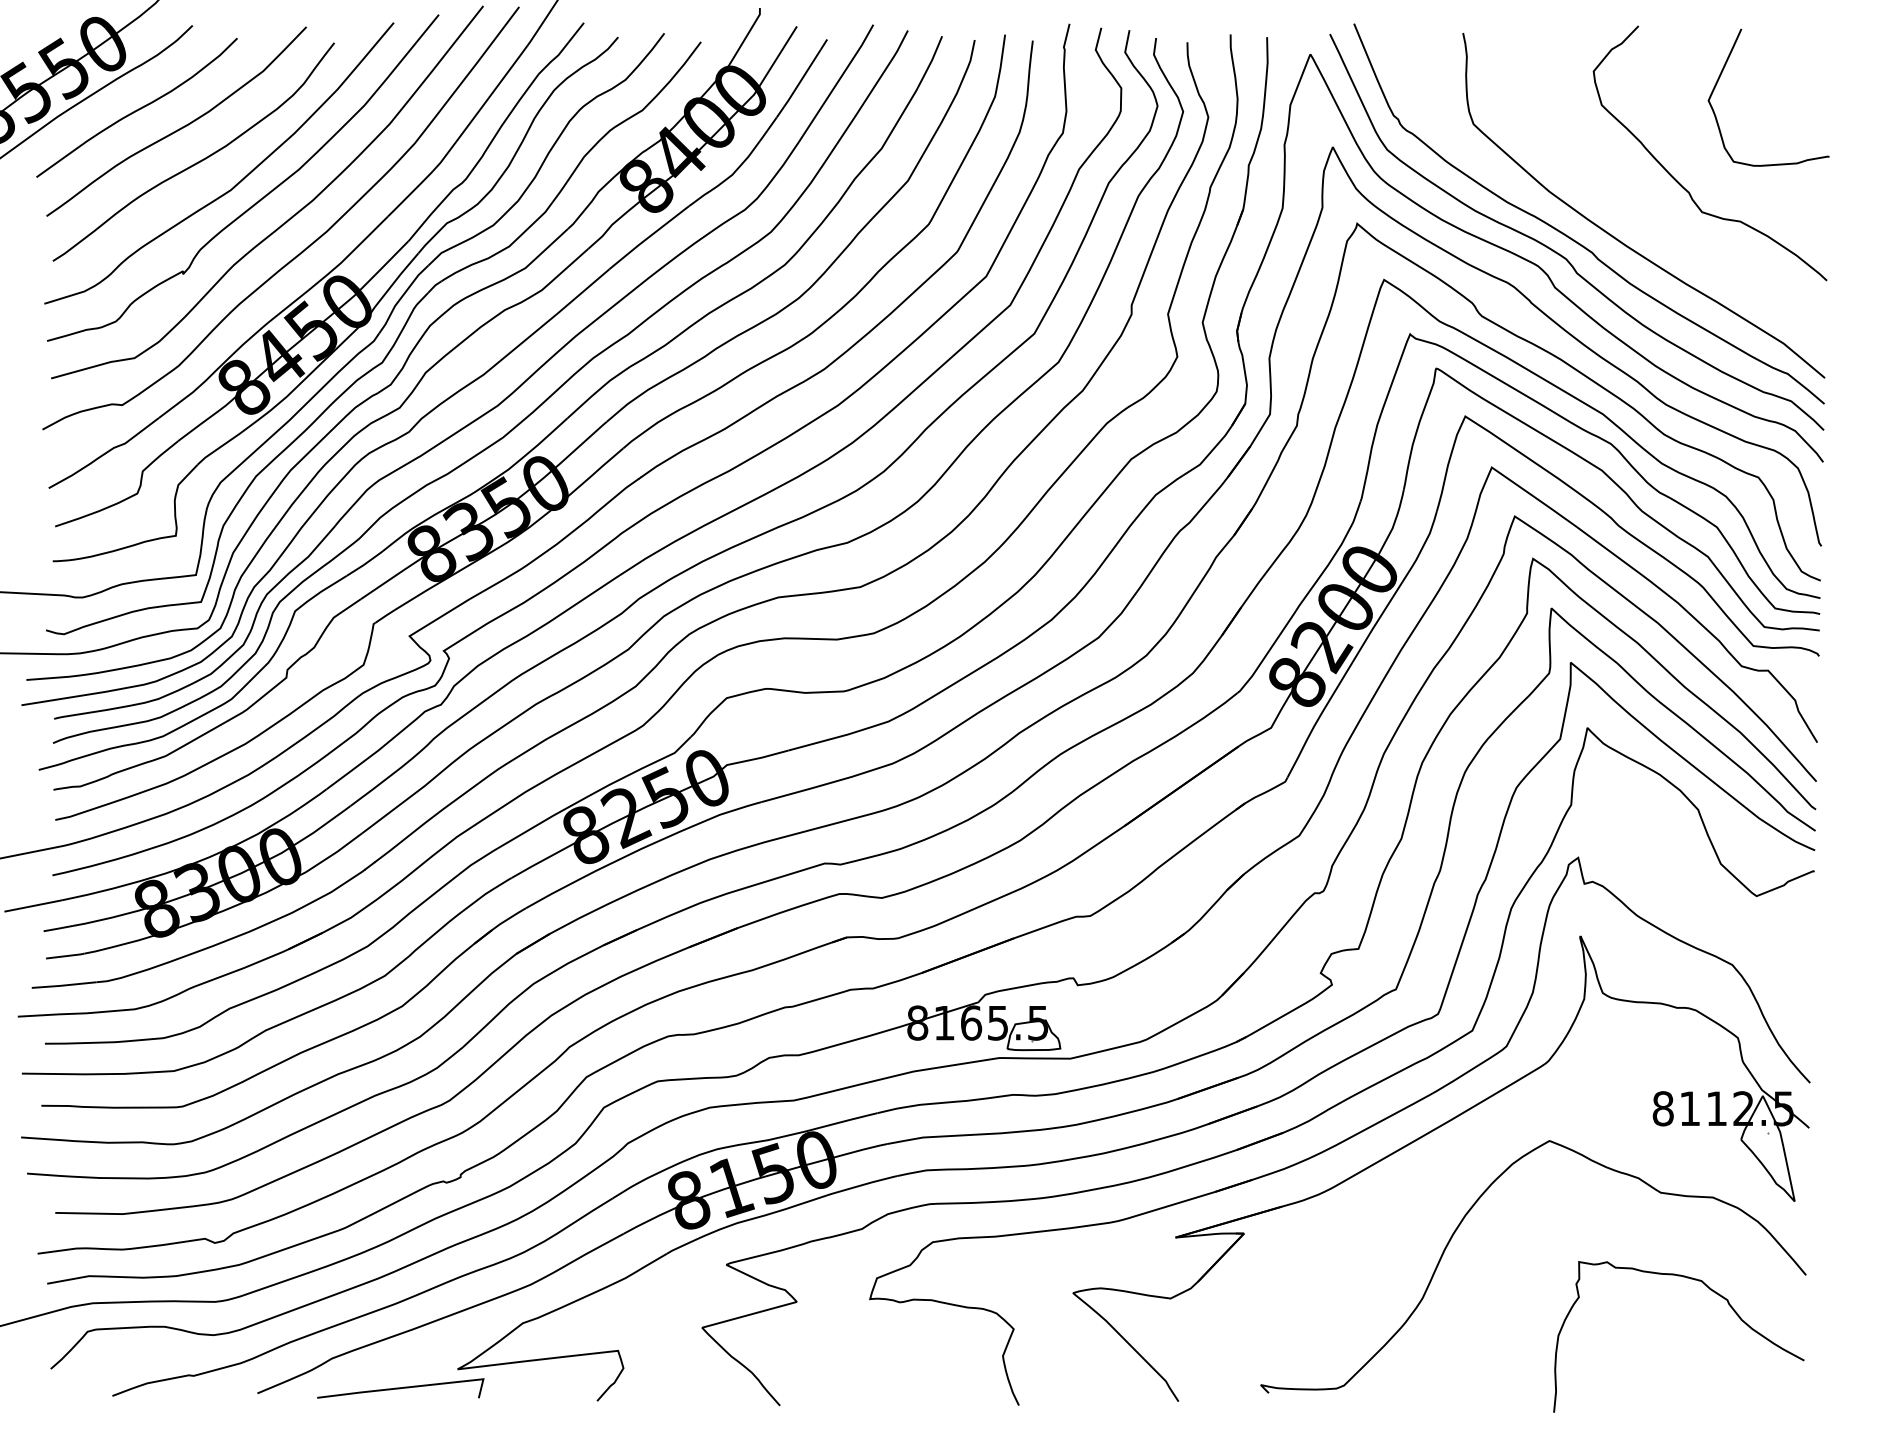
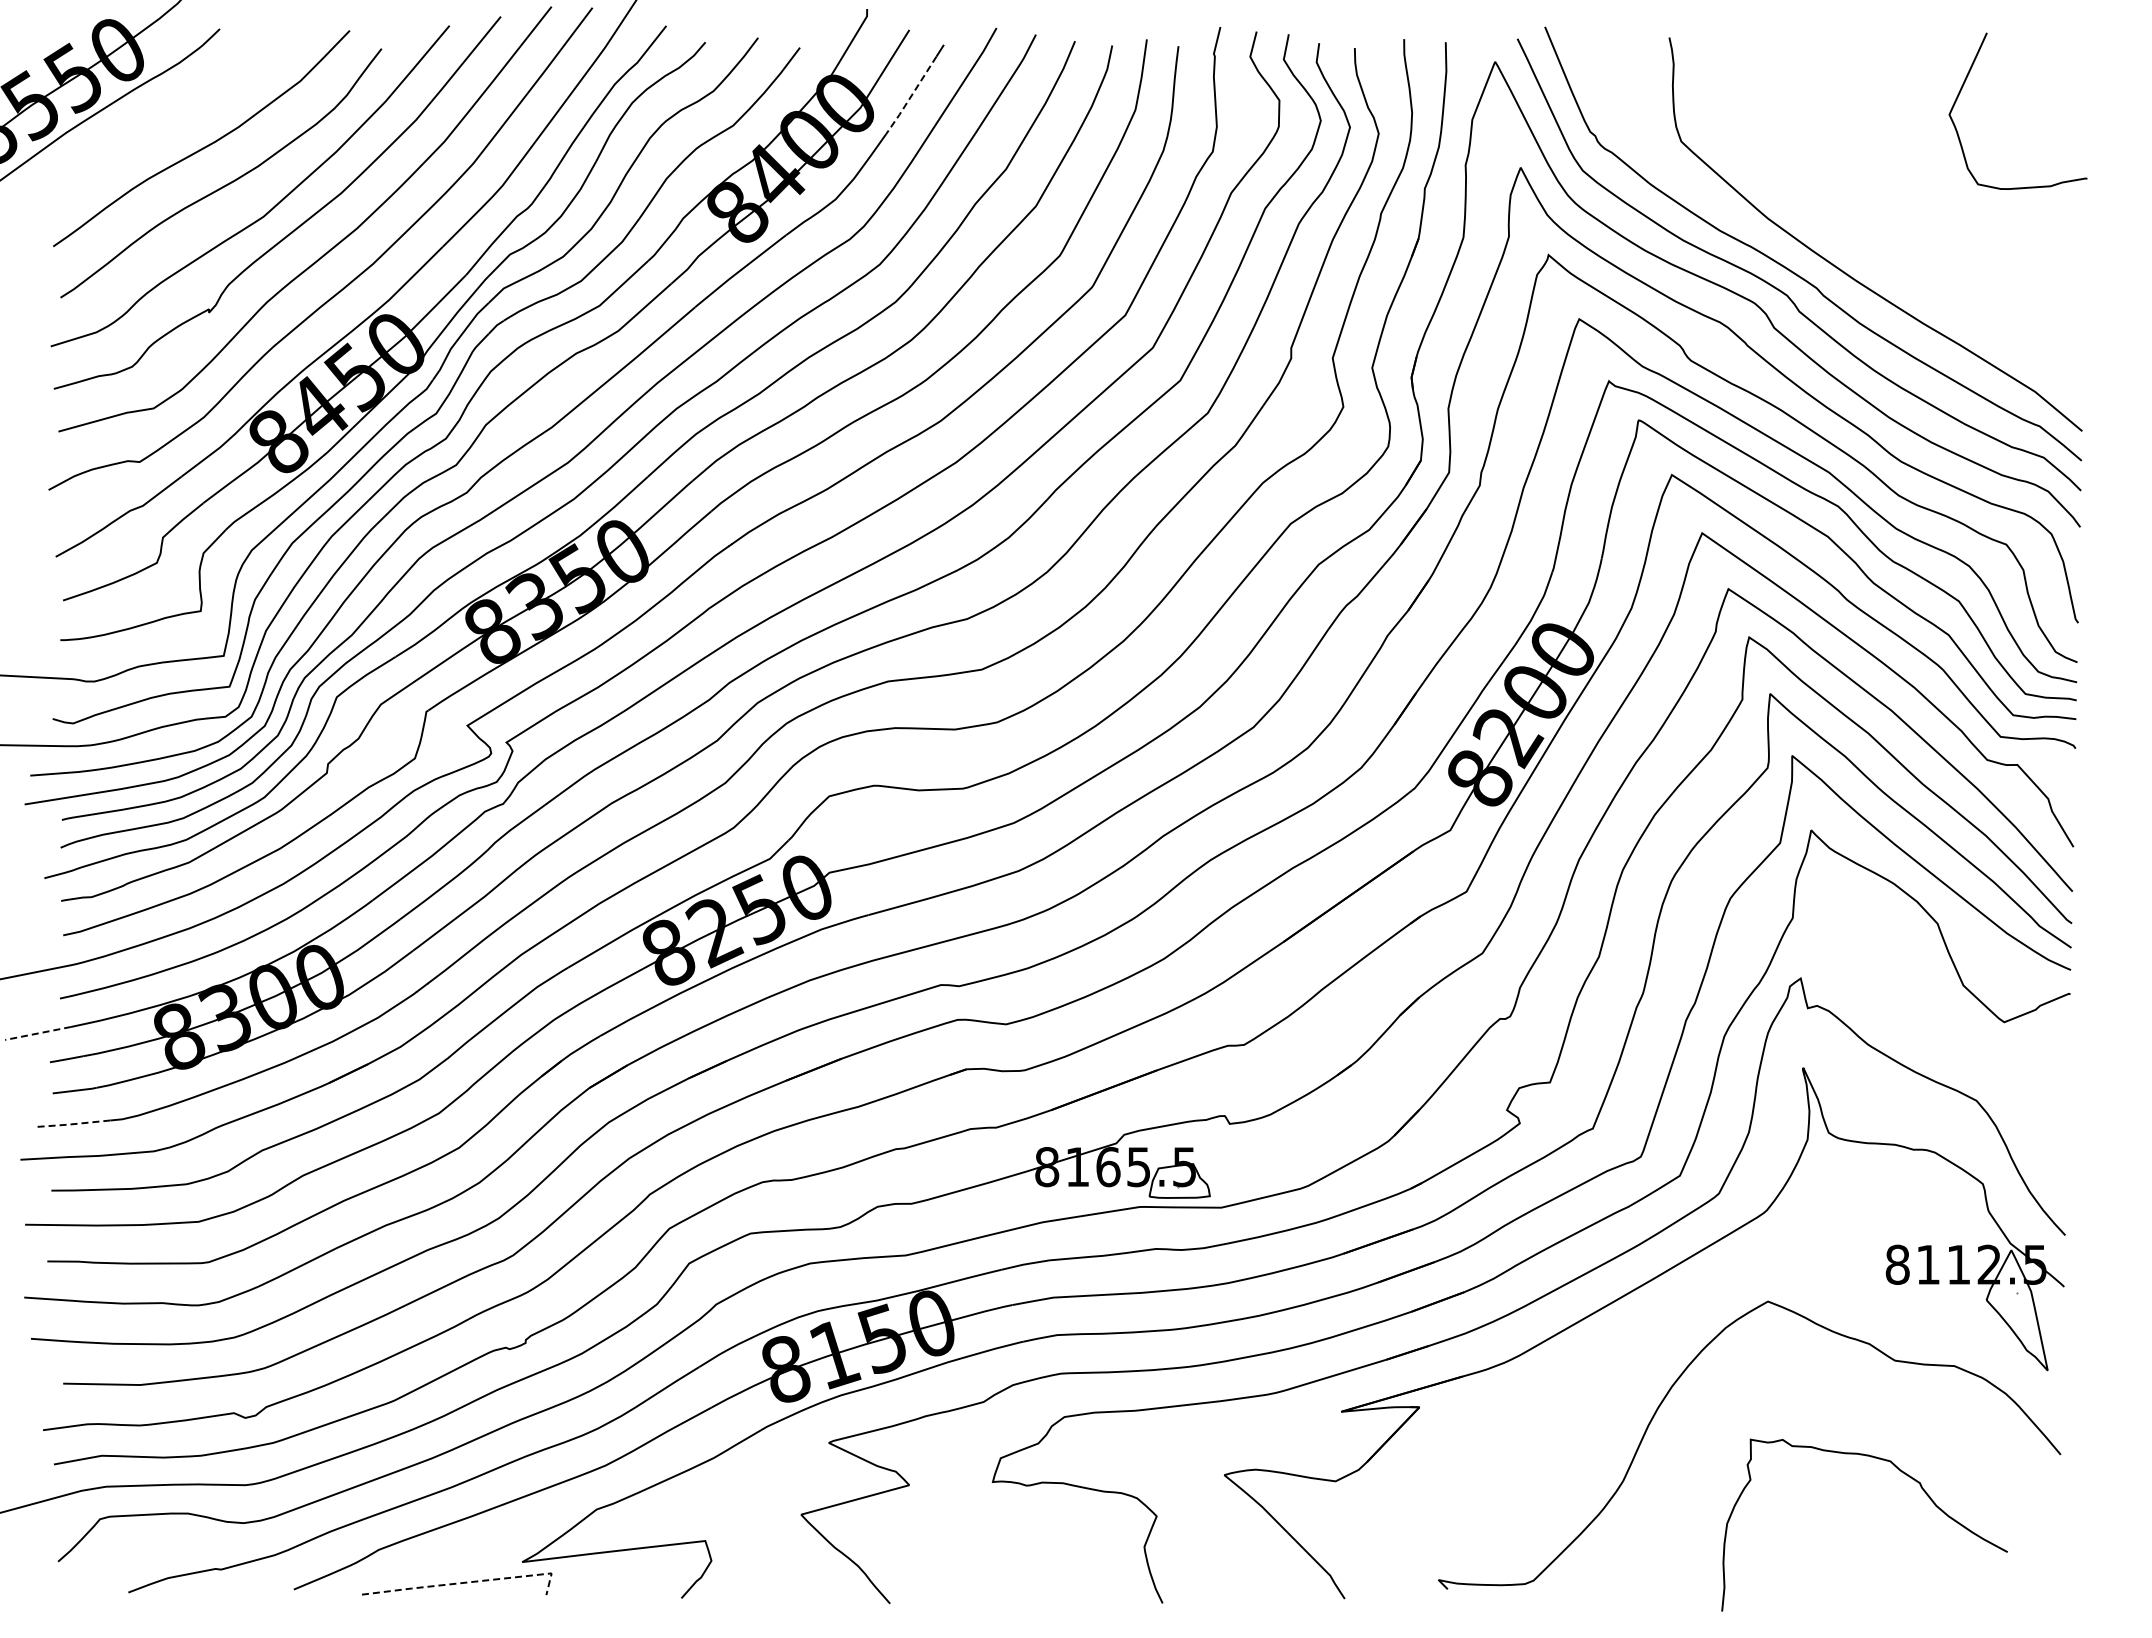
line: (798, 84) -> (911, 96), solid -> dashed
curve: (137, 109) -> (156, 124), removed
curve: (1679, 182) -> (1916, 208), removed
line: (33, 906) -> (38, 1033), solid -> dashed
line: (63, 985) -> (72, 1124), solid -> dashed
curve: (1711, 1290) -> (1901, 1472), moved
line: (410, 1387) -> (468, 1582), solid -> dashed

